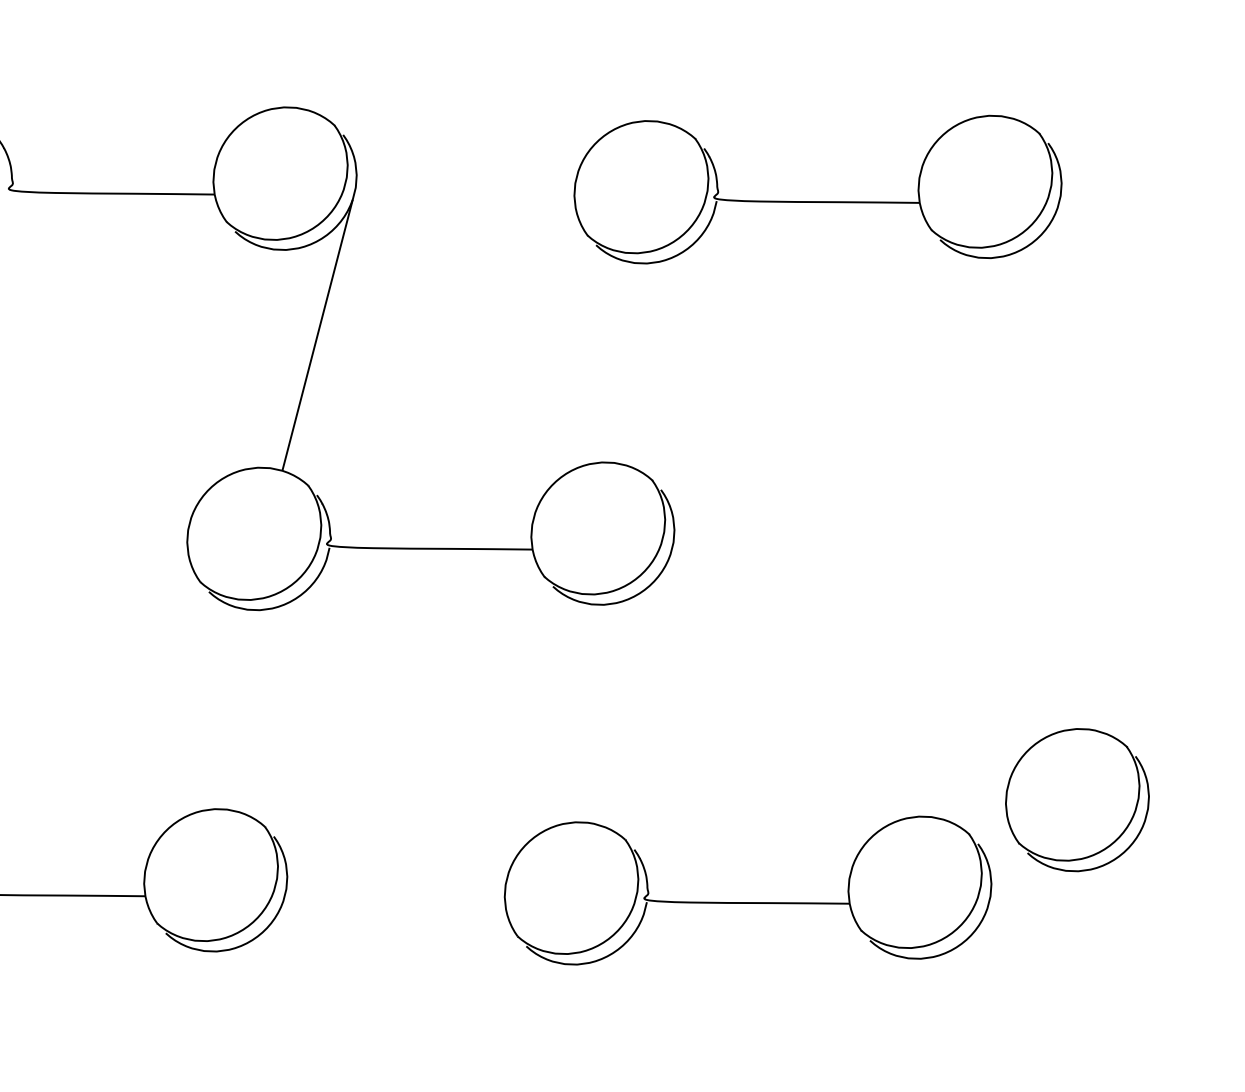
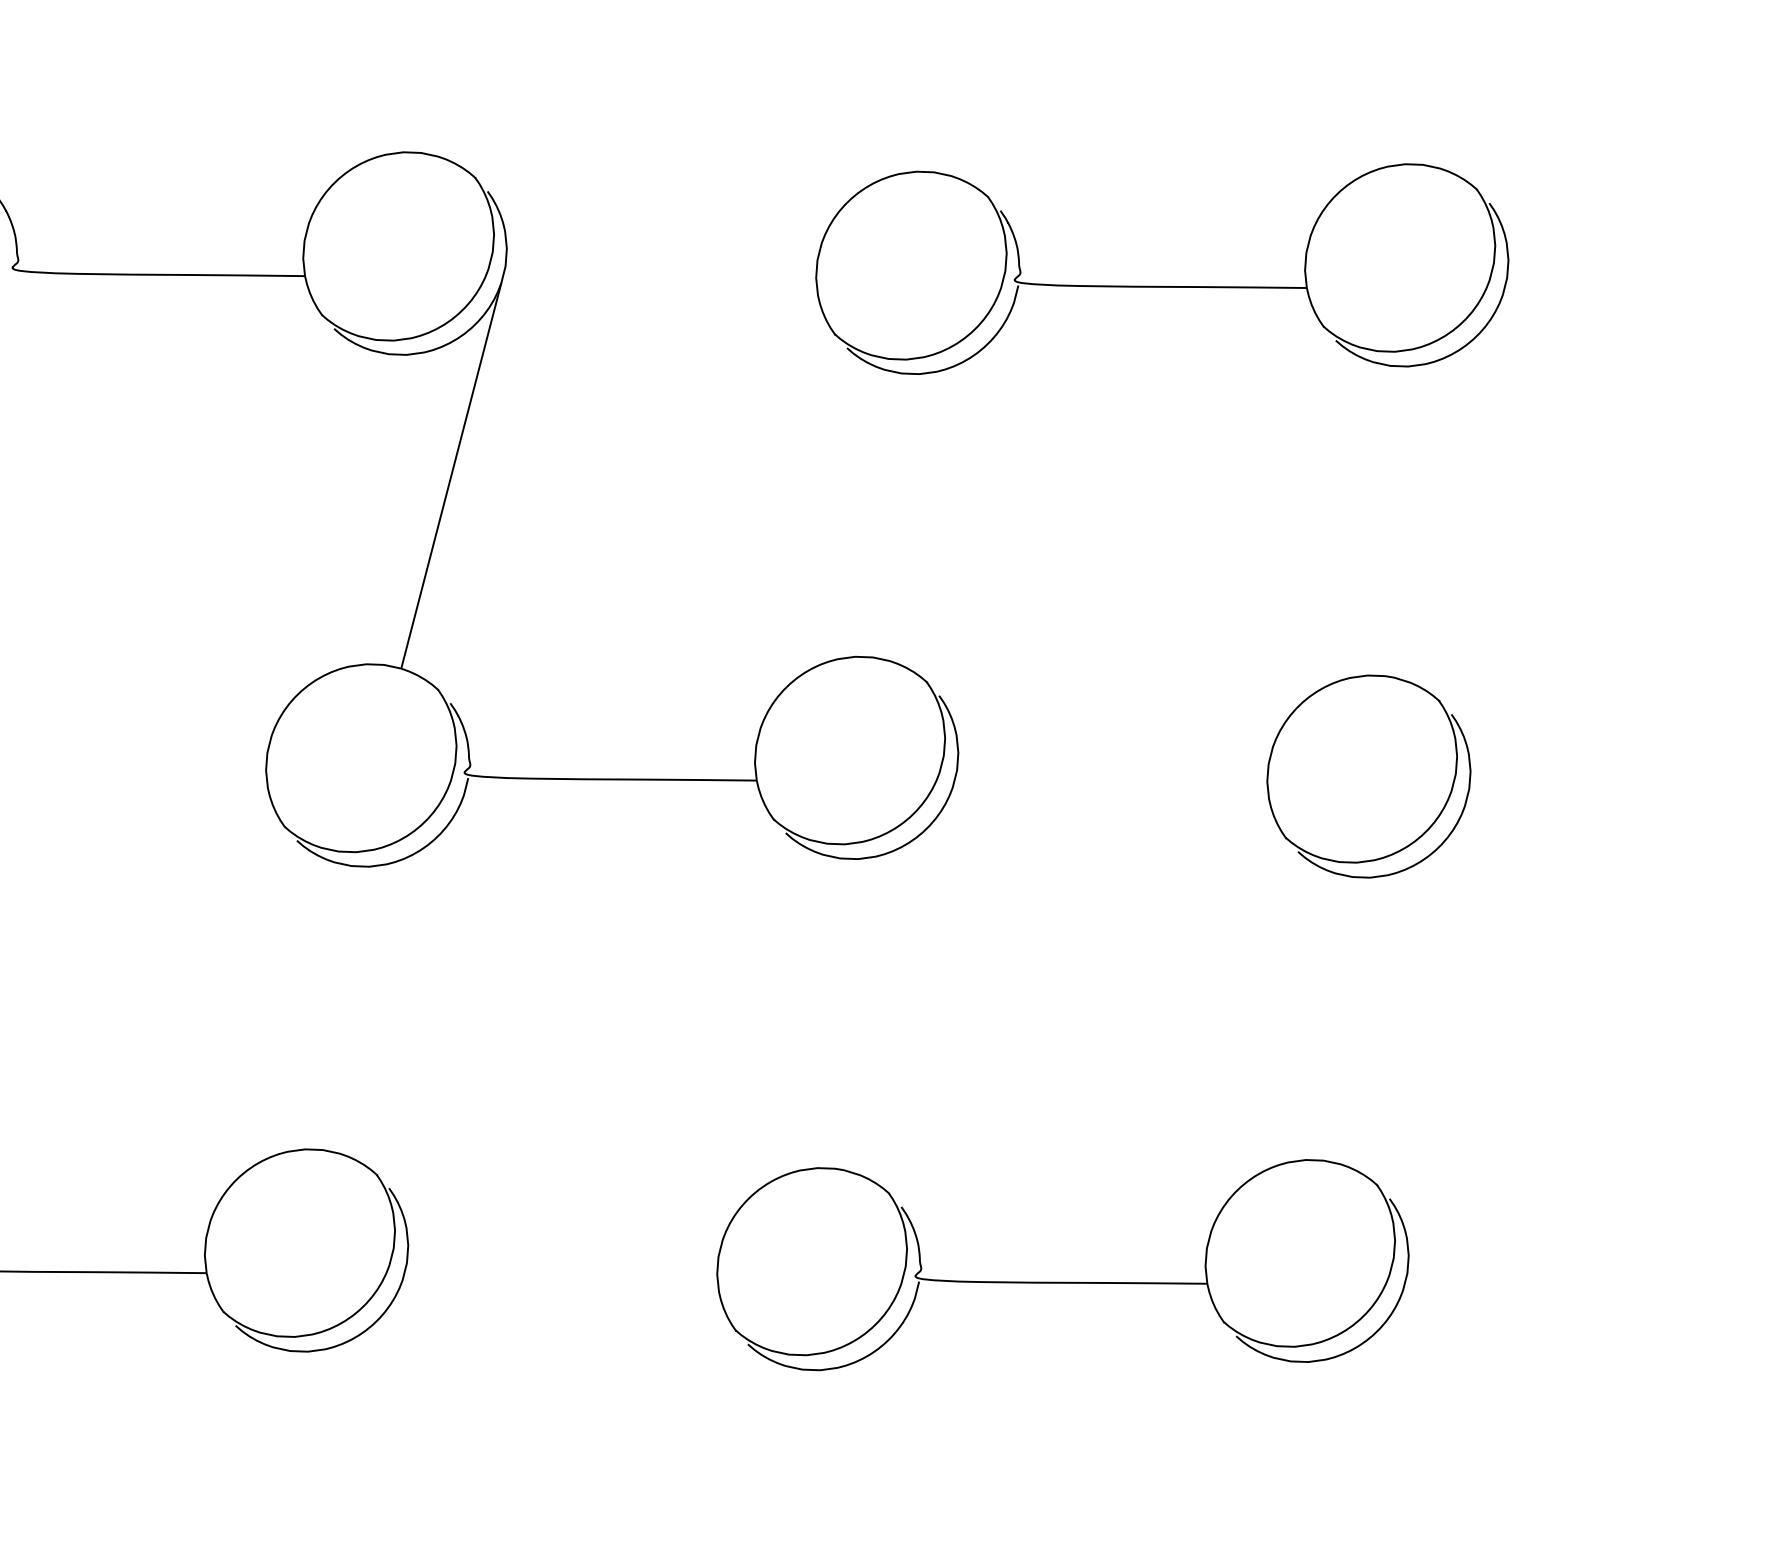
part: (1077, 800) -> (1368, 776), moved

